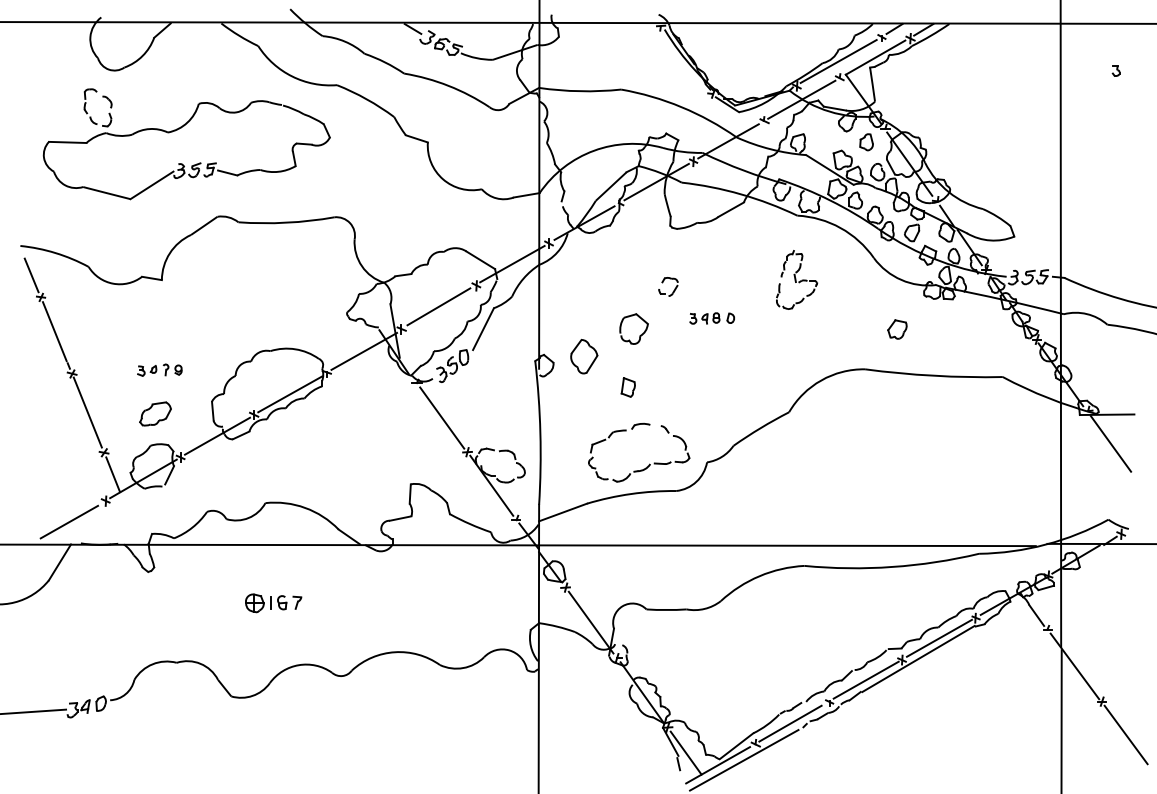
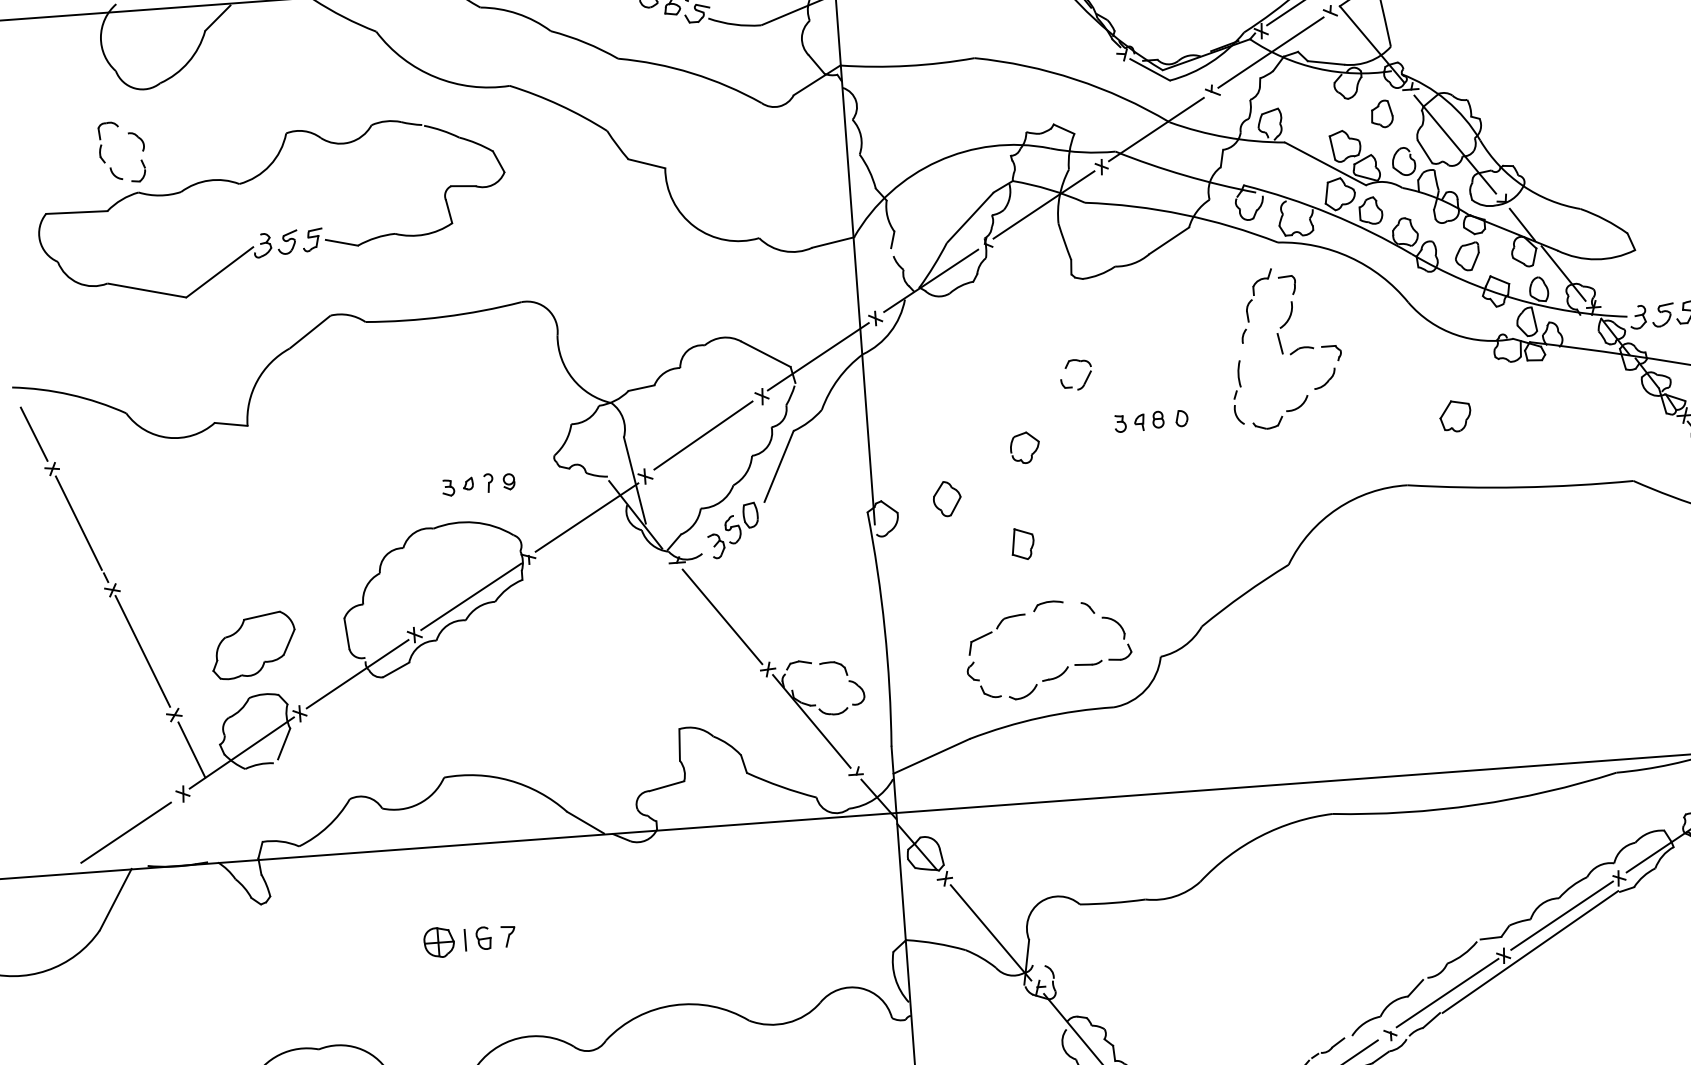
part: (796, 279) -> (1284, 346), size x1.67
part: (633, 328) -> (1024, 447), size x0.62
part: (584, 356) -> (947, 498), size x0.62
part: (159, 369) -> (477, 483), moved
part: (155, 413) -> (253, 644), size x1.67

